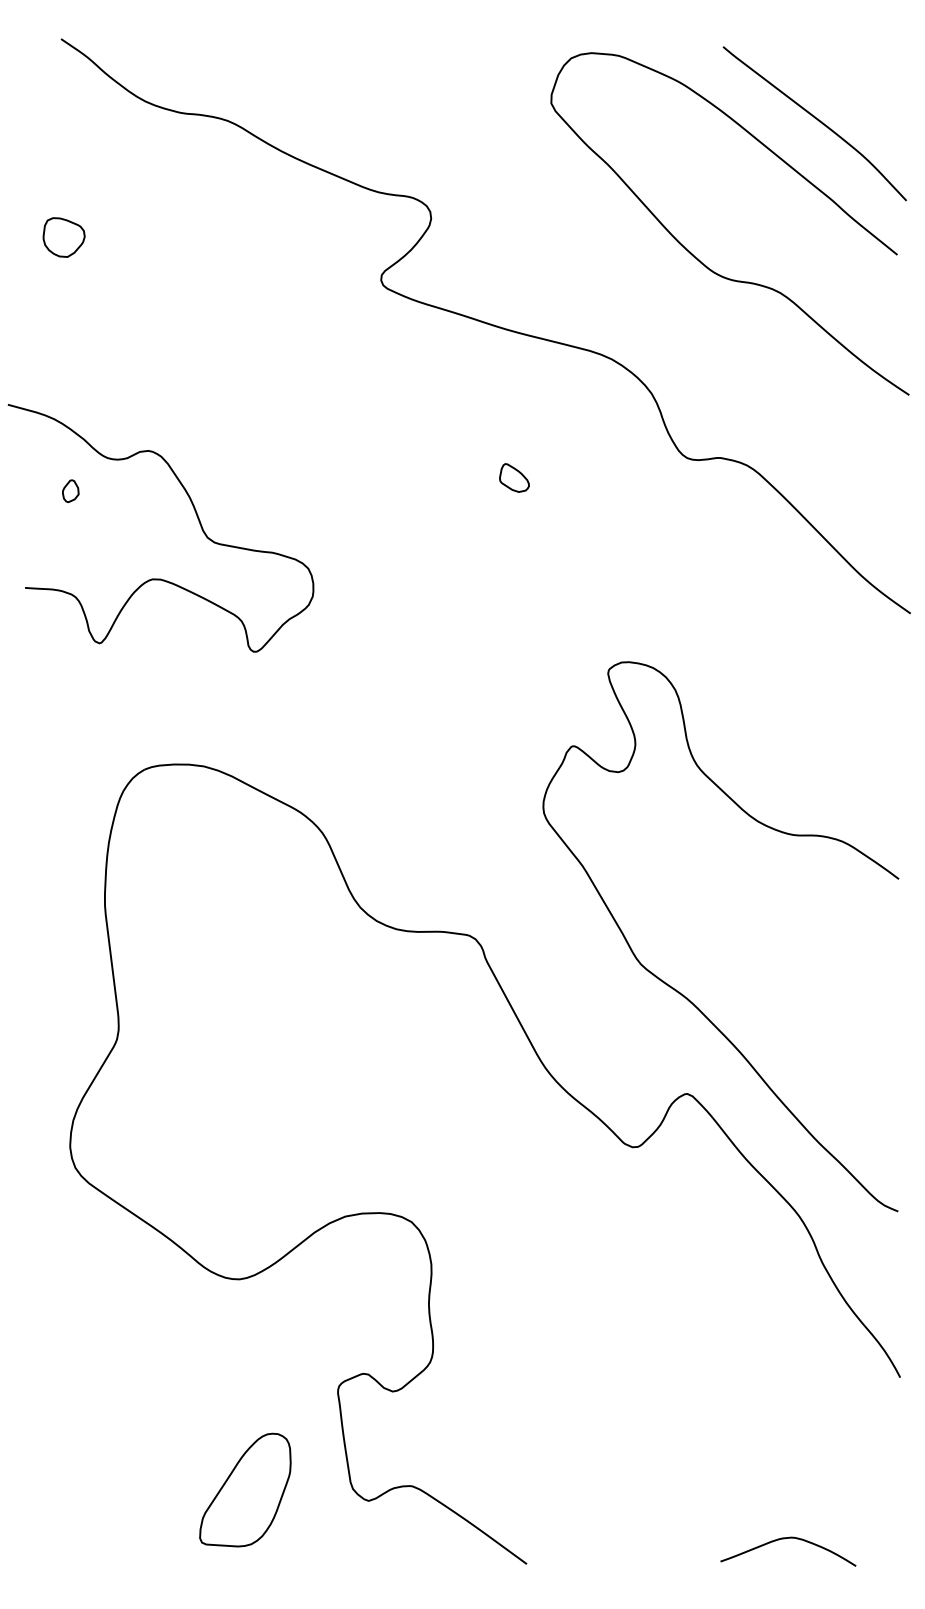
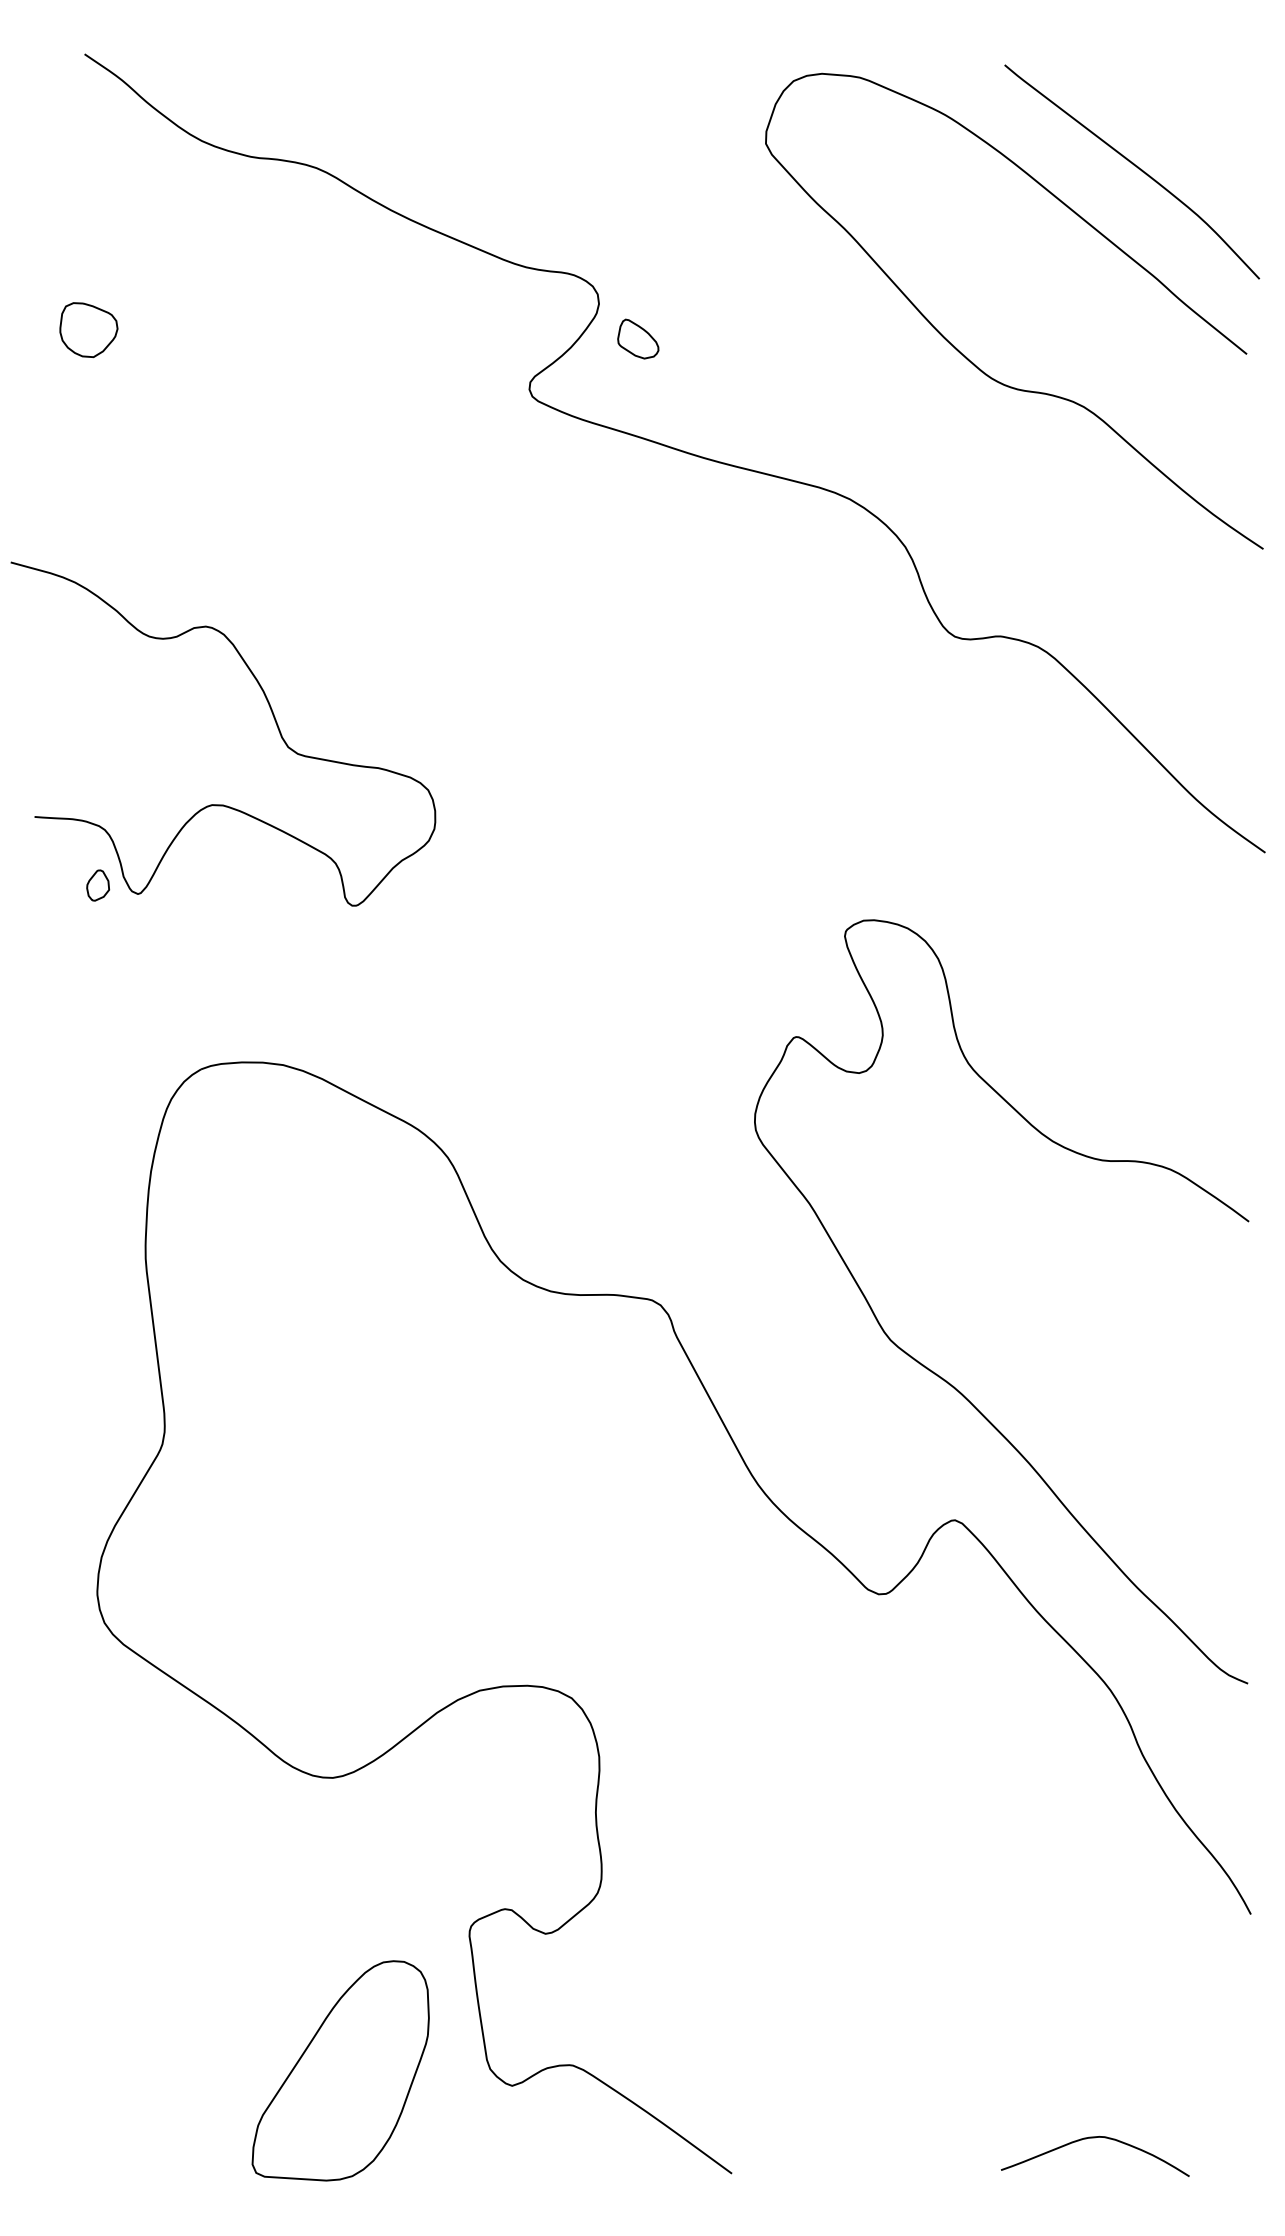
part: (514, 477) -> (638, 338), moved
part: (70, 490) -> (97, 884), moved
part: (245, 1489) -> (340, 2069), size x1.4

